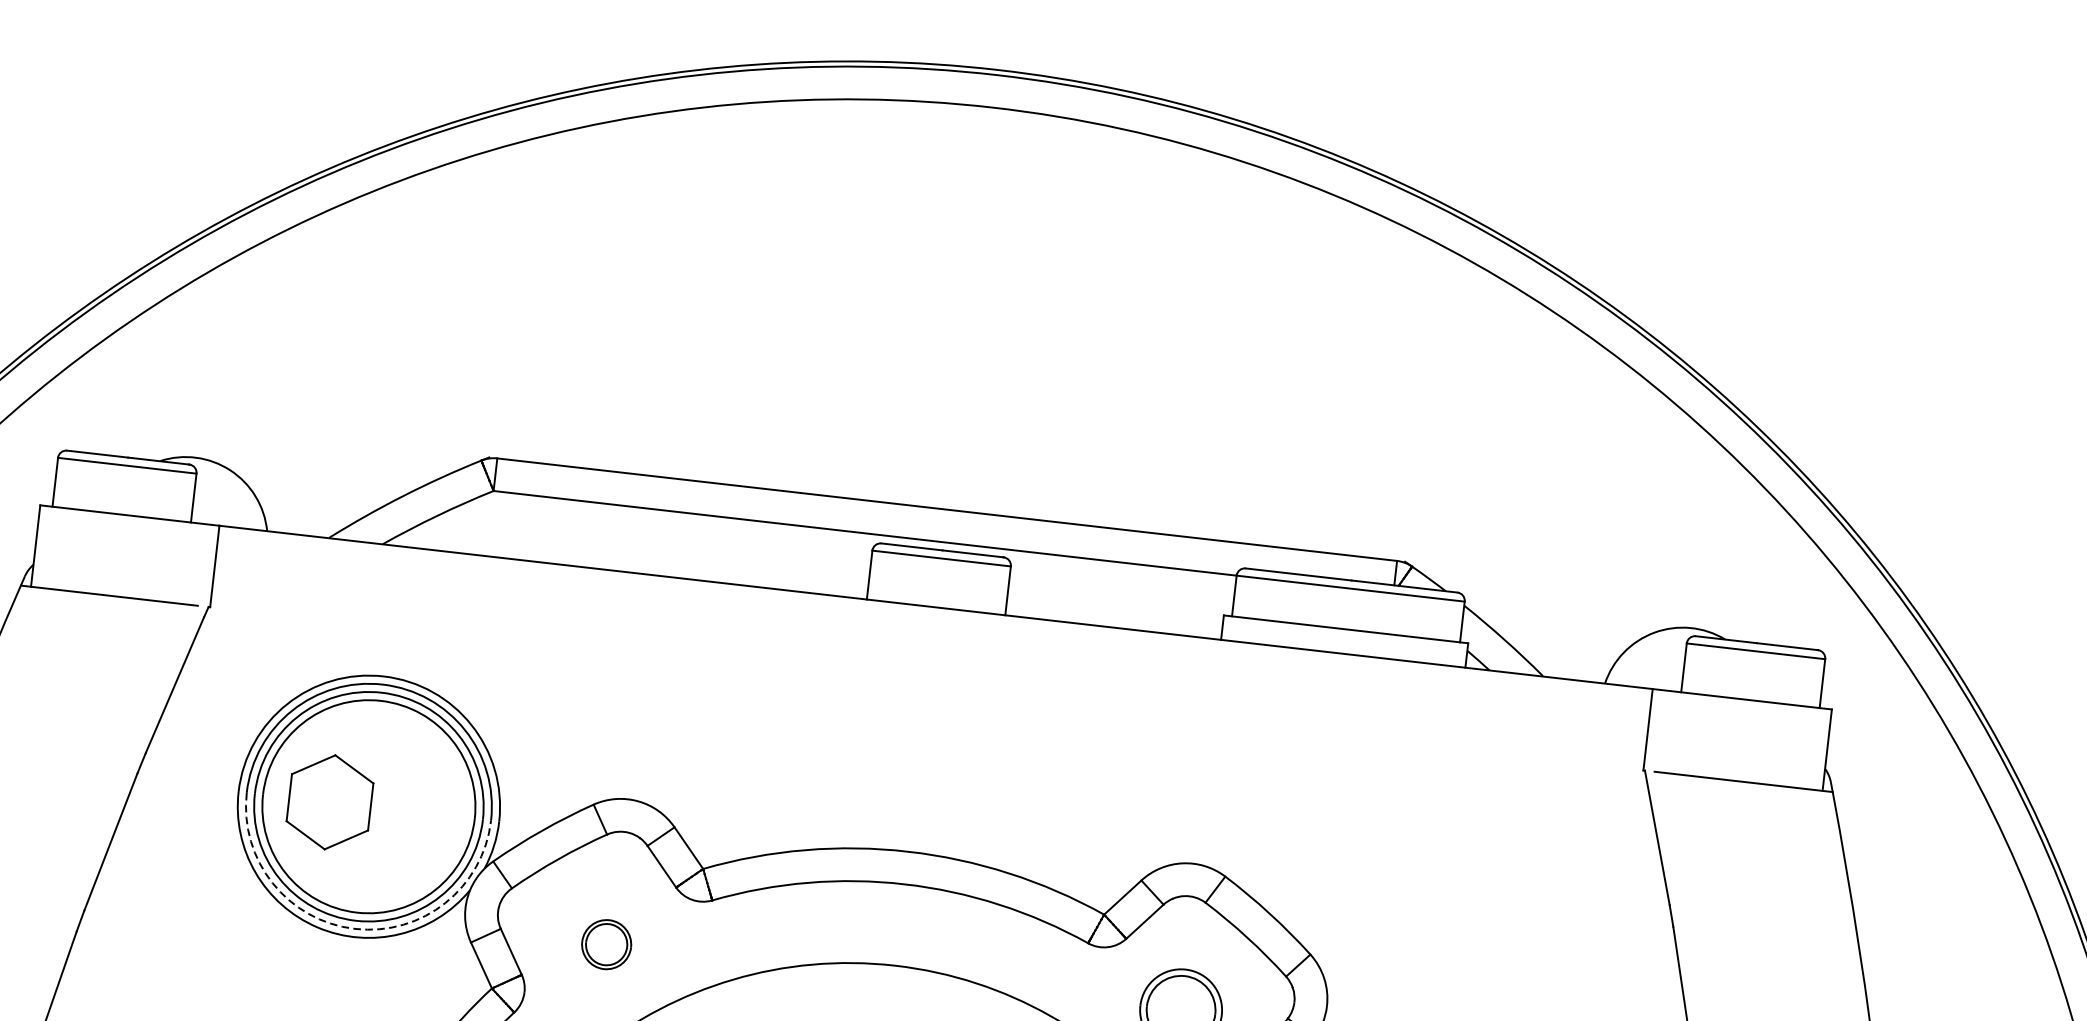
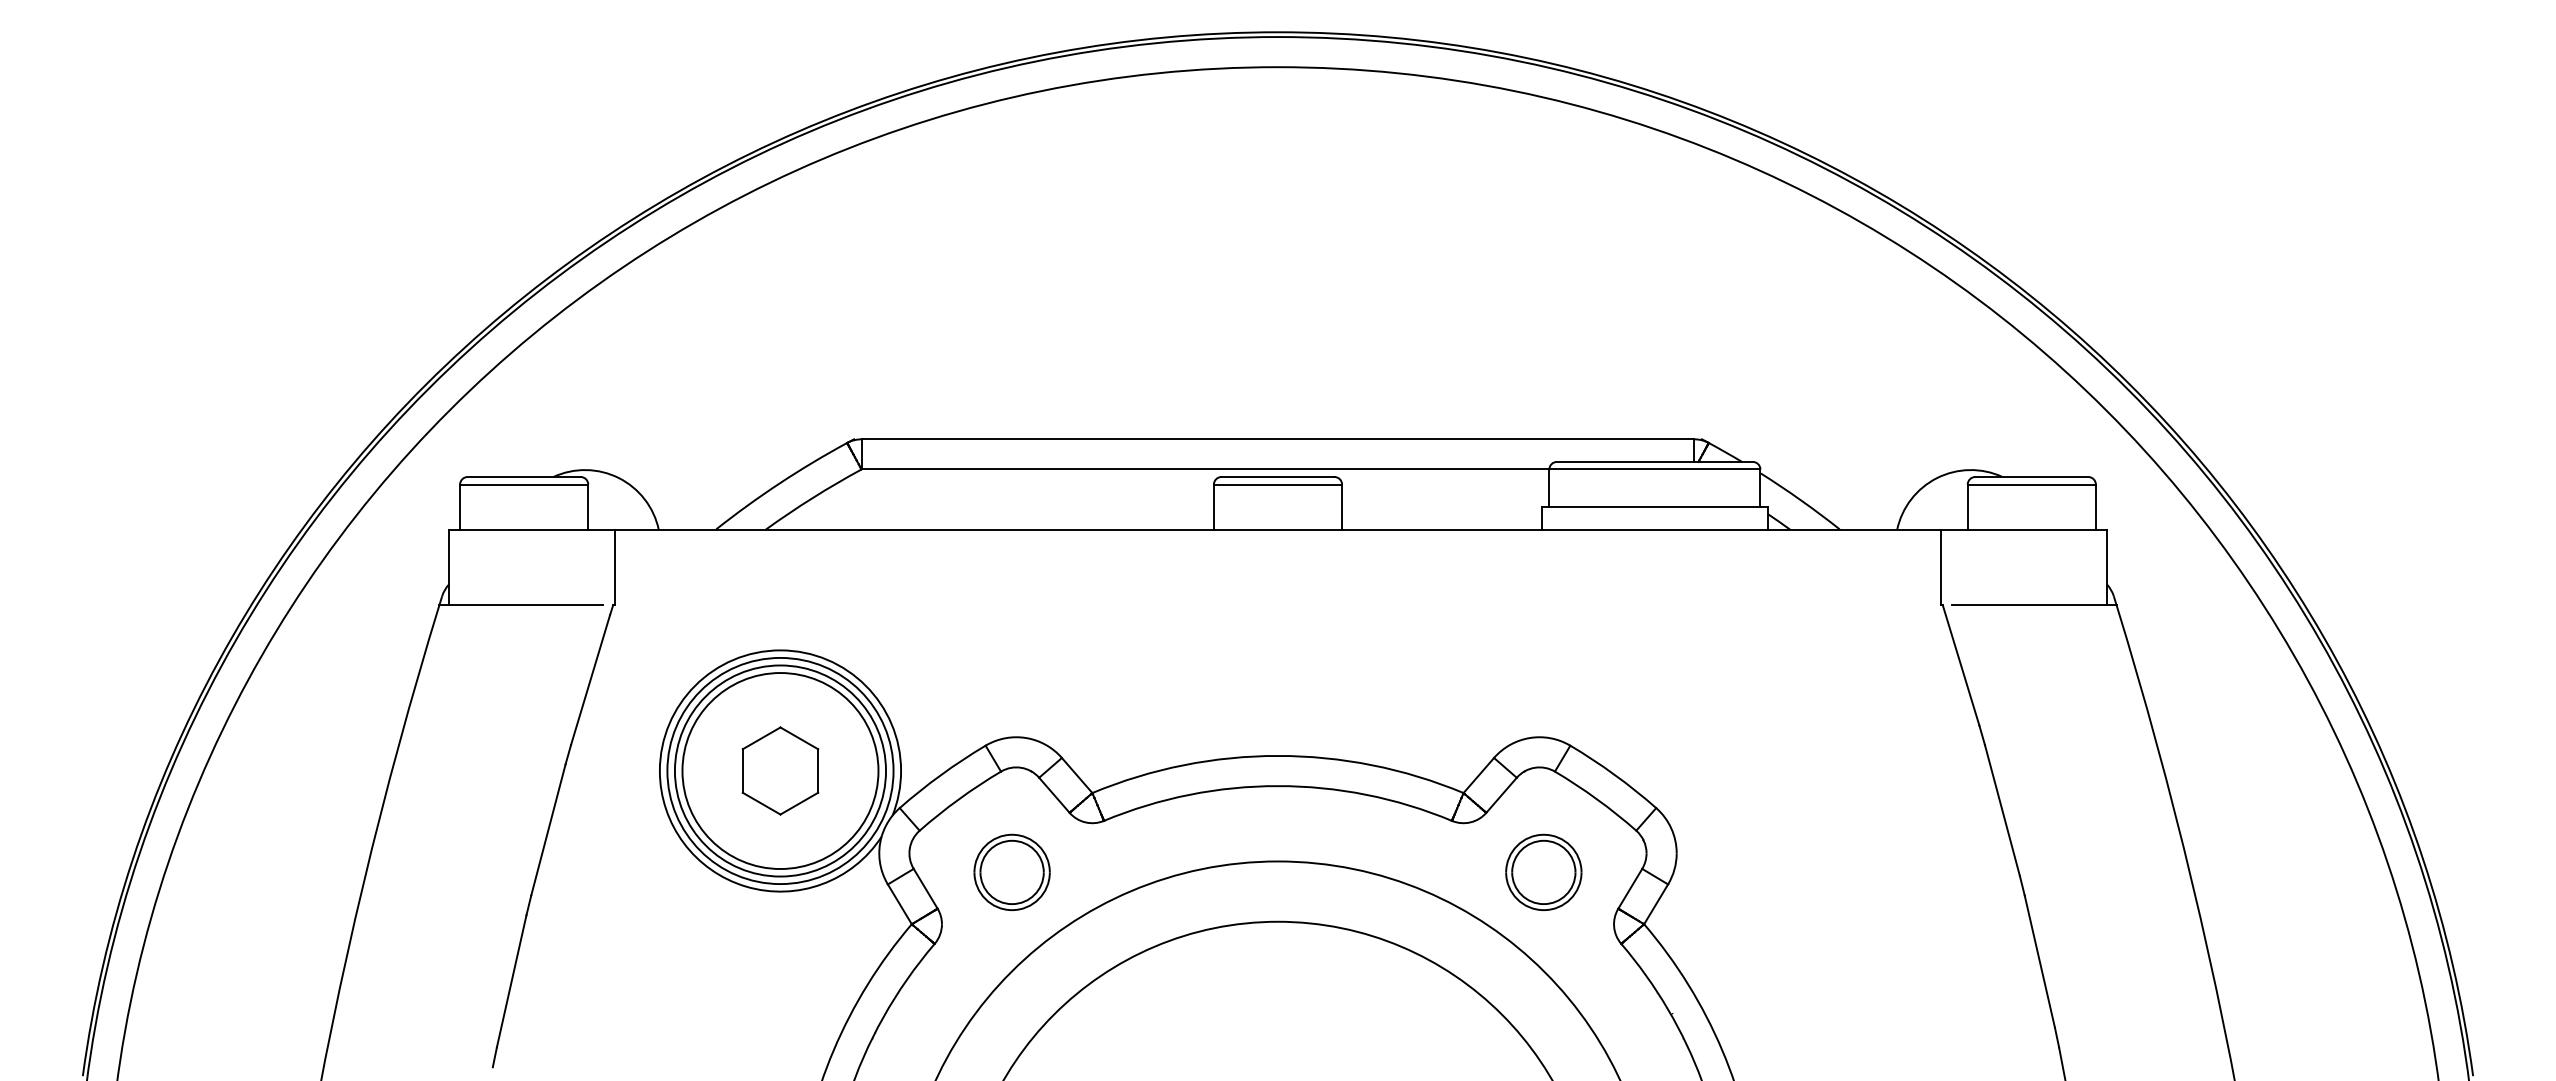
part: (330, 801) -> (780, 770), moved
arc: (354, 929) -> (780, 884), dashed -> solid
part: (606, 943) -> (1011, 871), size x1.67

